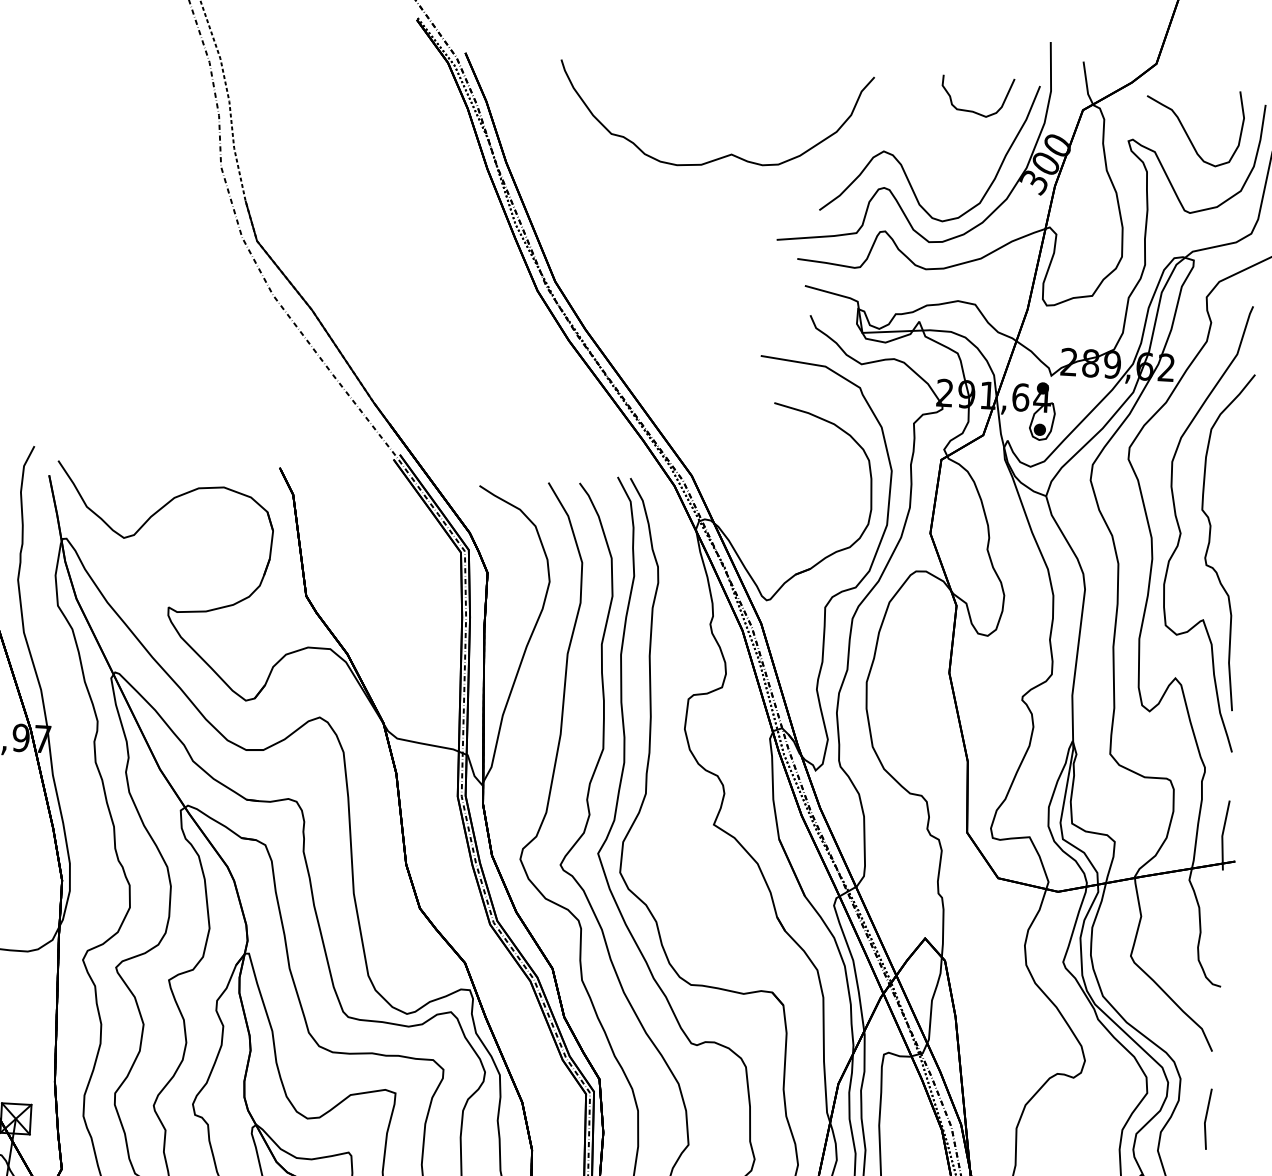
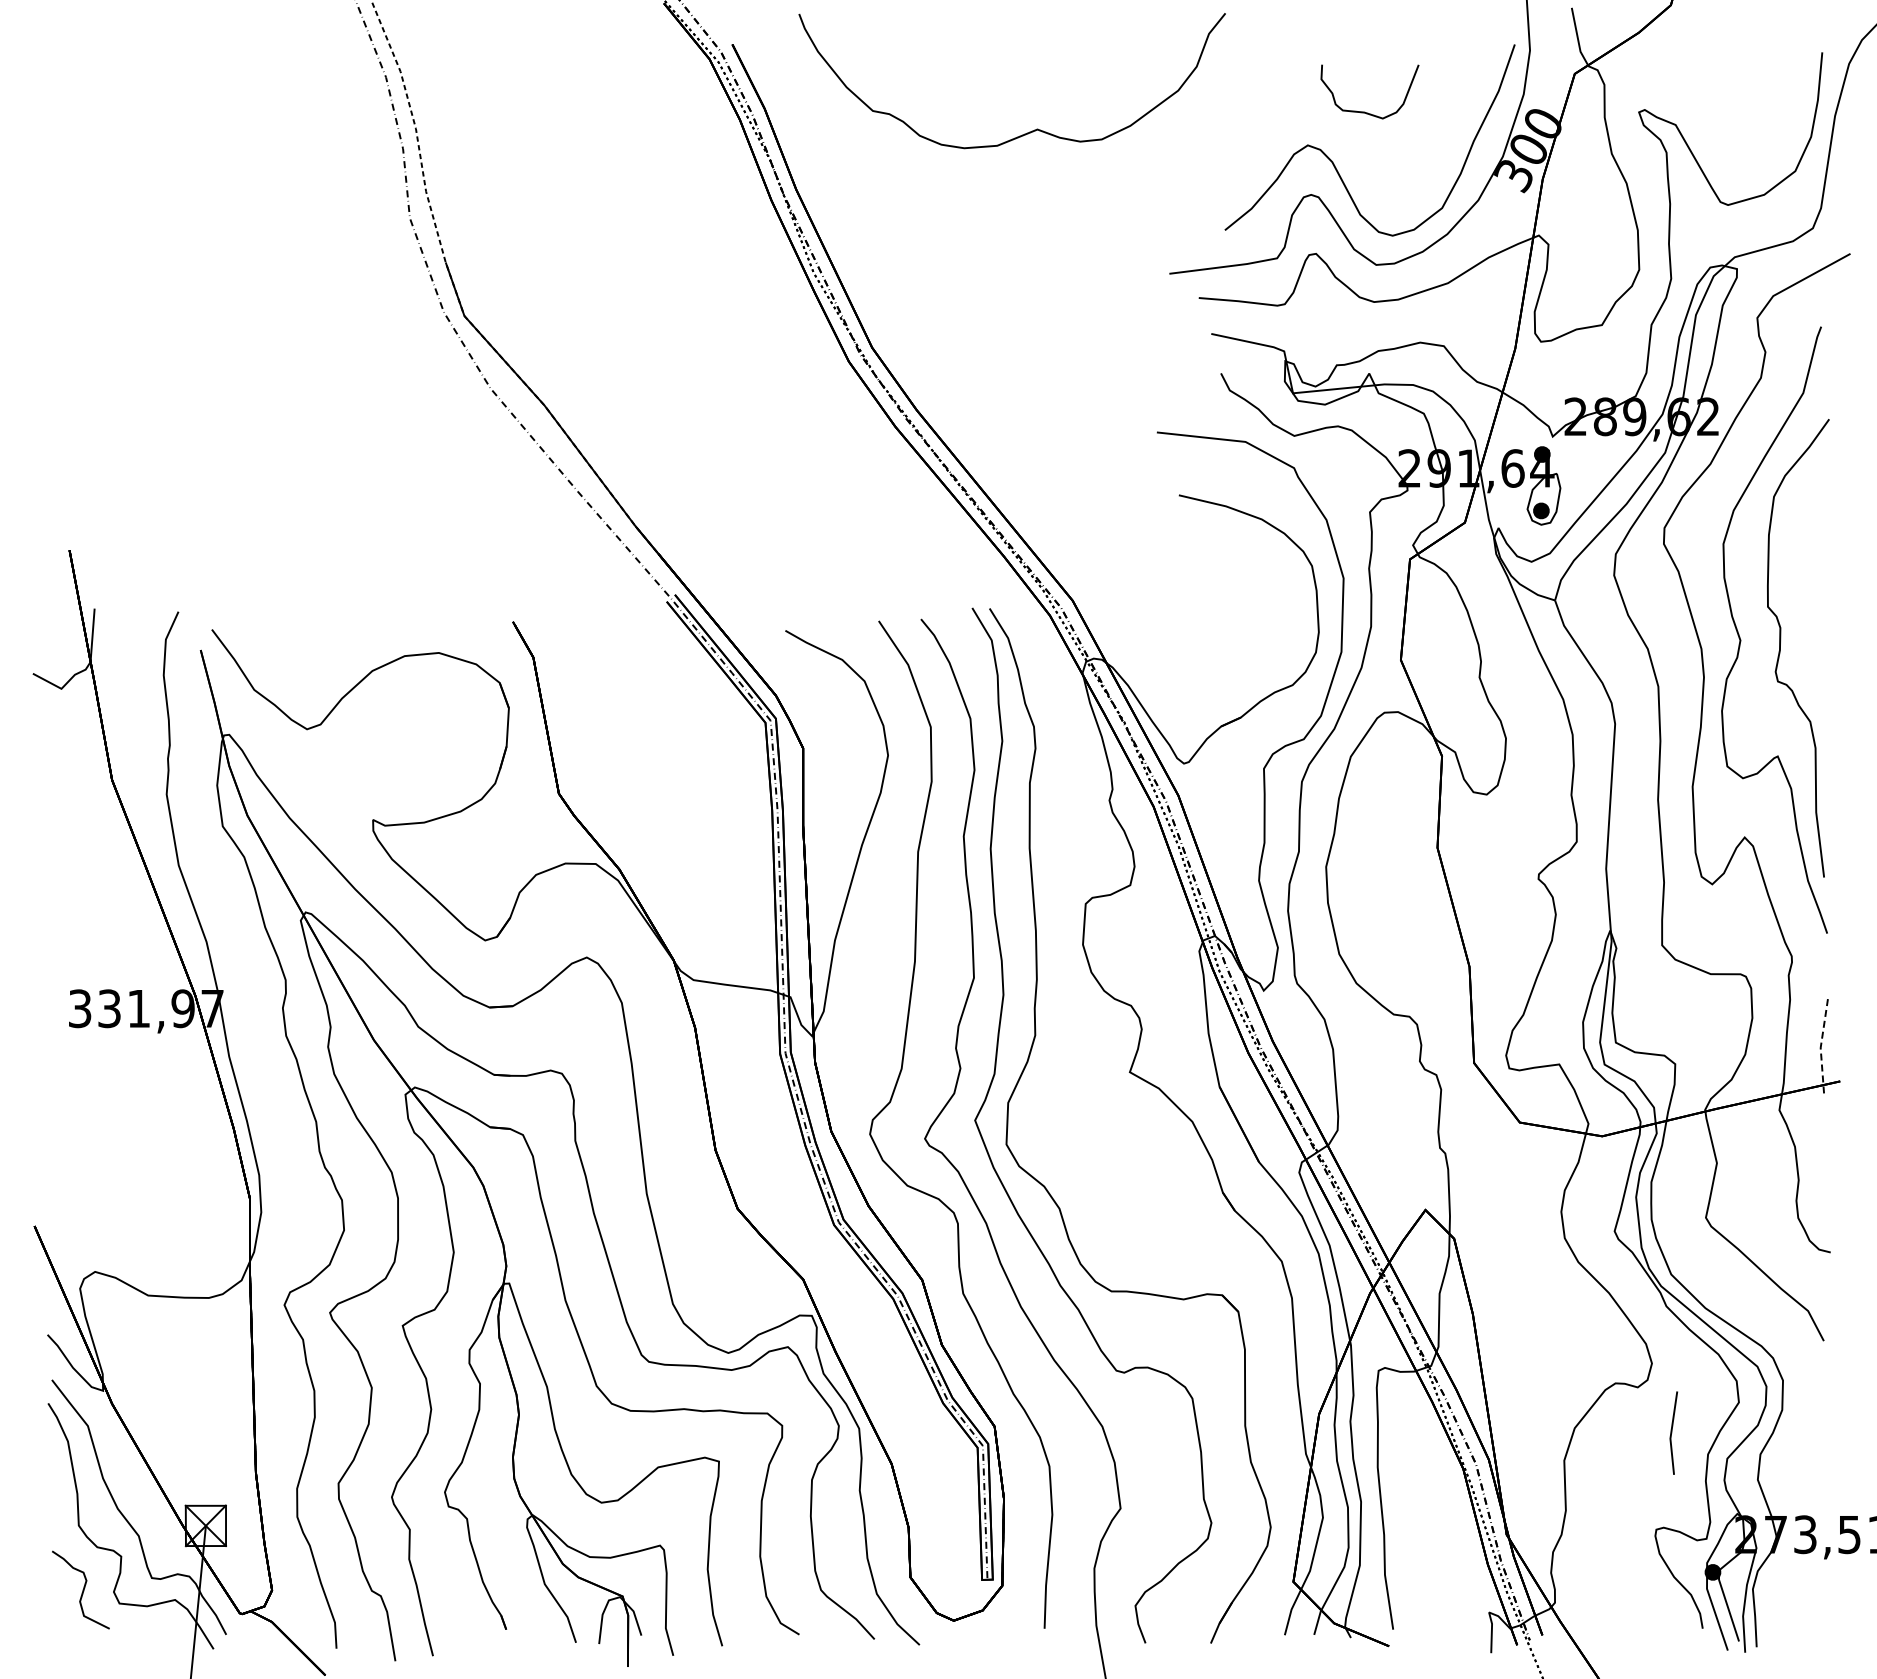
curve: (972, 110) -> (1364, 111), moved
curve: (1186, 131) -> (1716, 94), removed
curve: (725, 155) -> (1029, 131), moved
line: (1222, 835) -> (1820, 1047), solid -> dashed
line: (1206, 1118) -> (1672, 1432), moved

